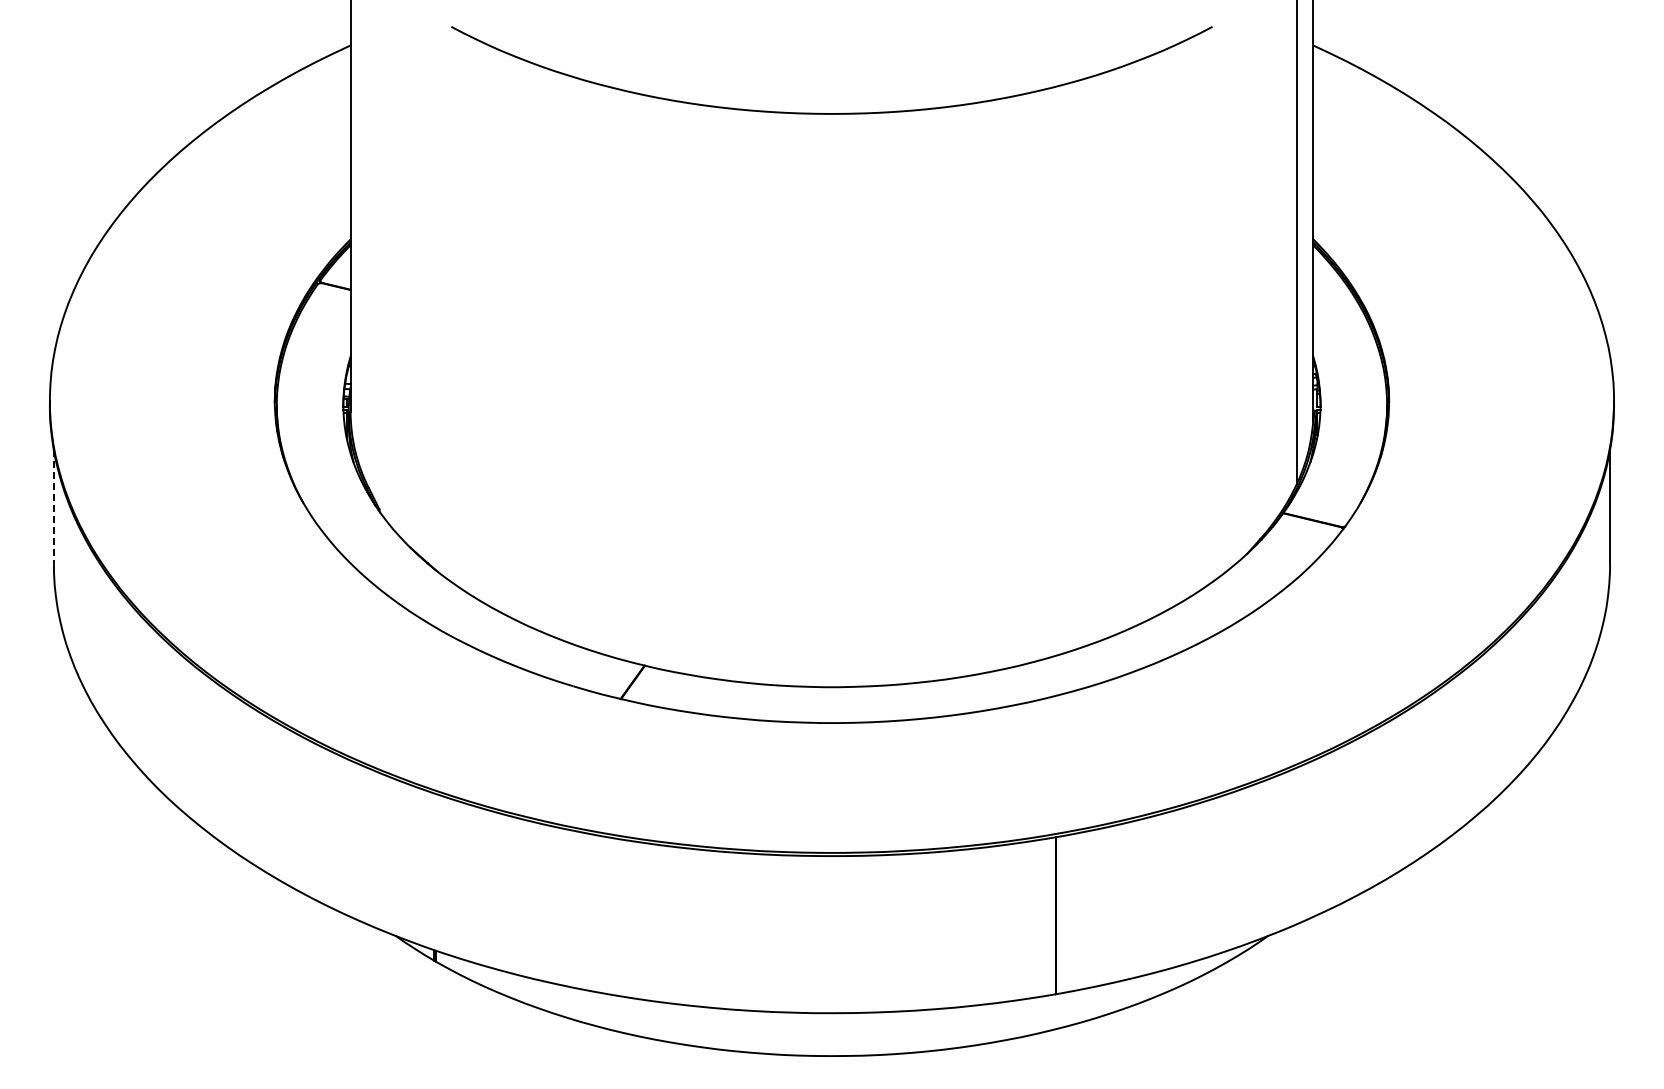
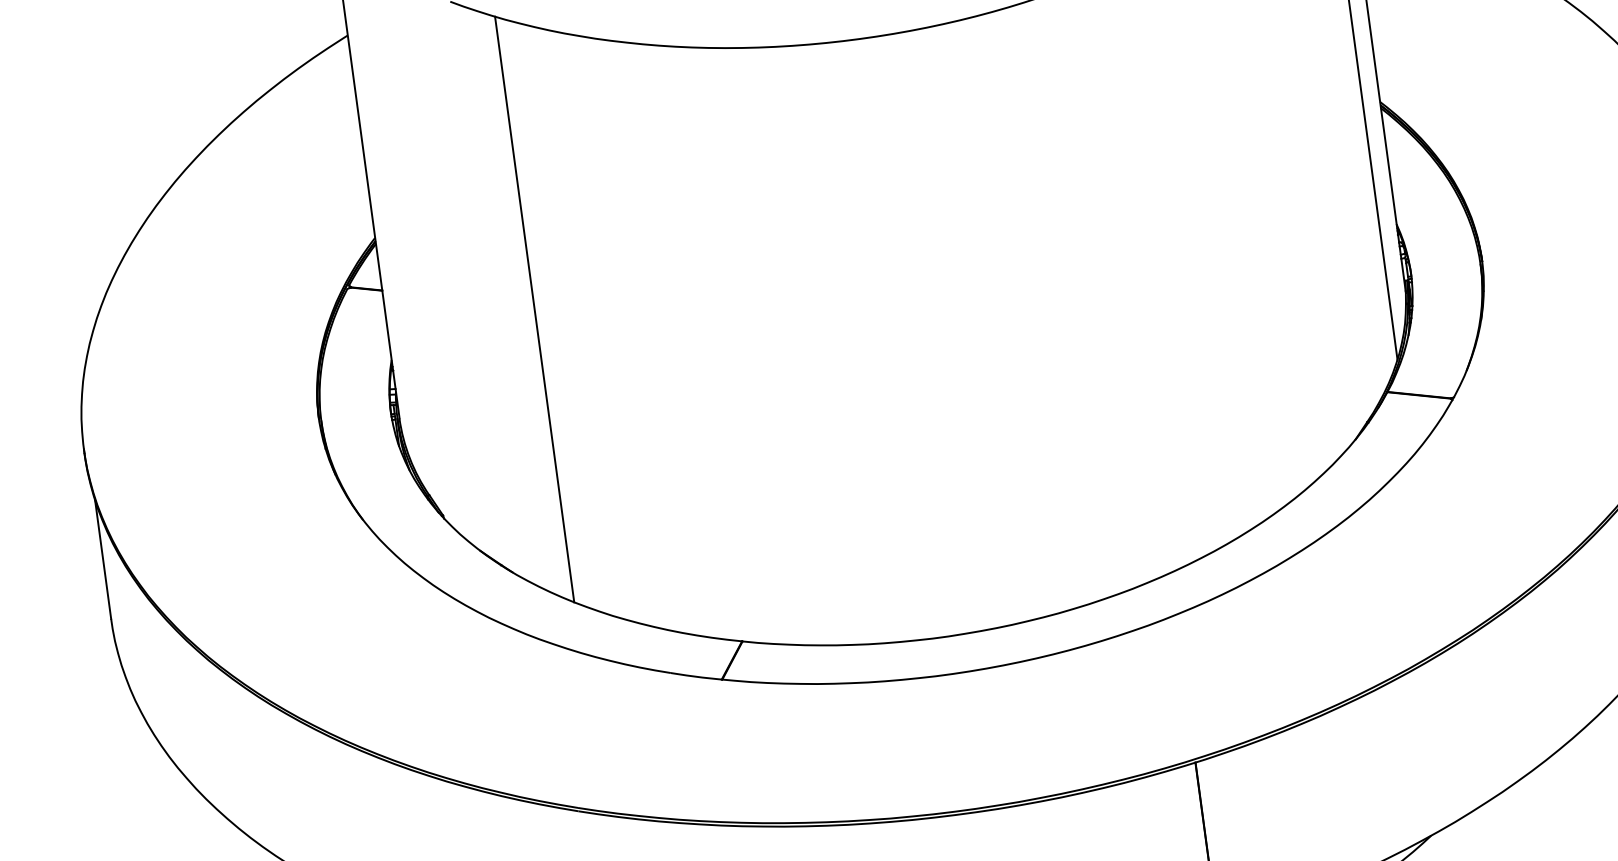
line: (491, 326) -> (534, 308), added
line: (53, 507) -> (102, 559), dashed -> solid

